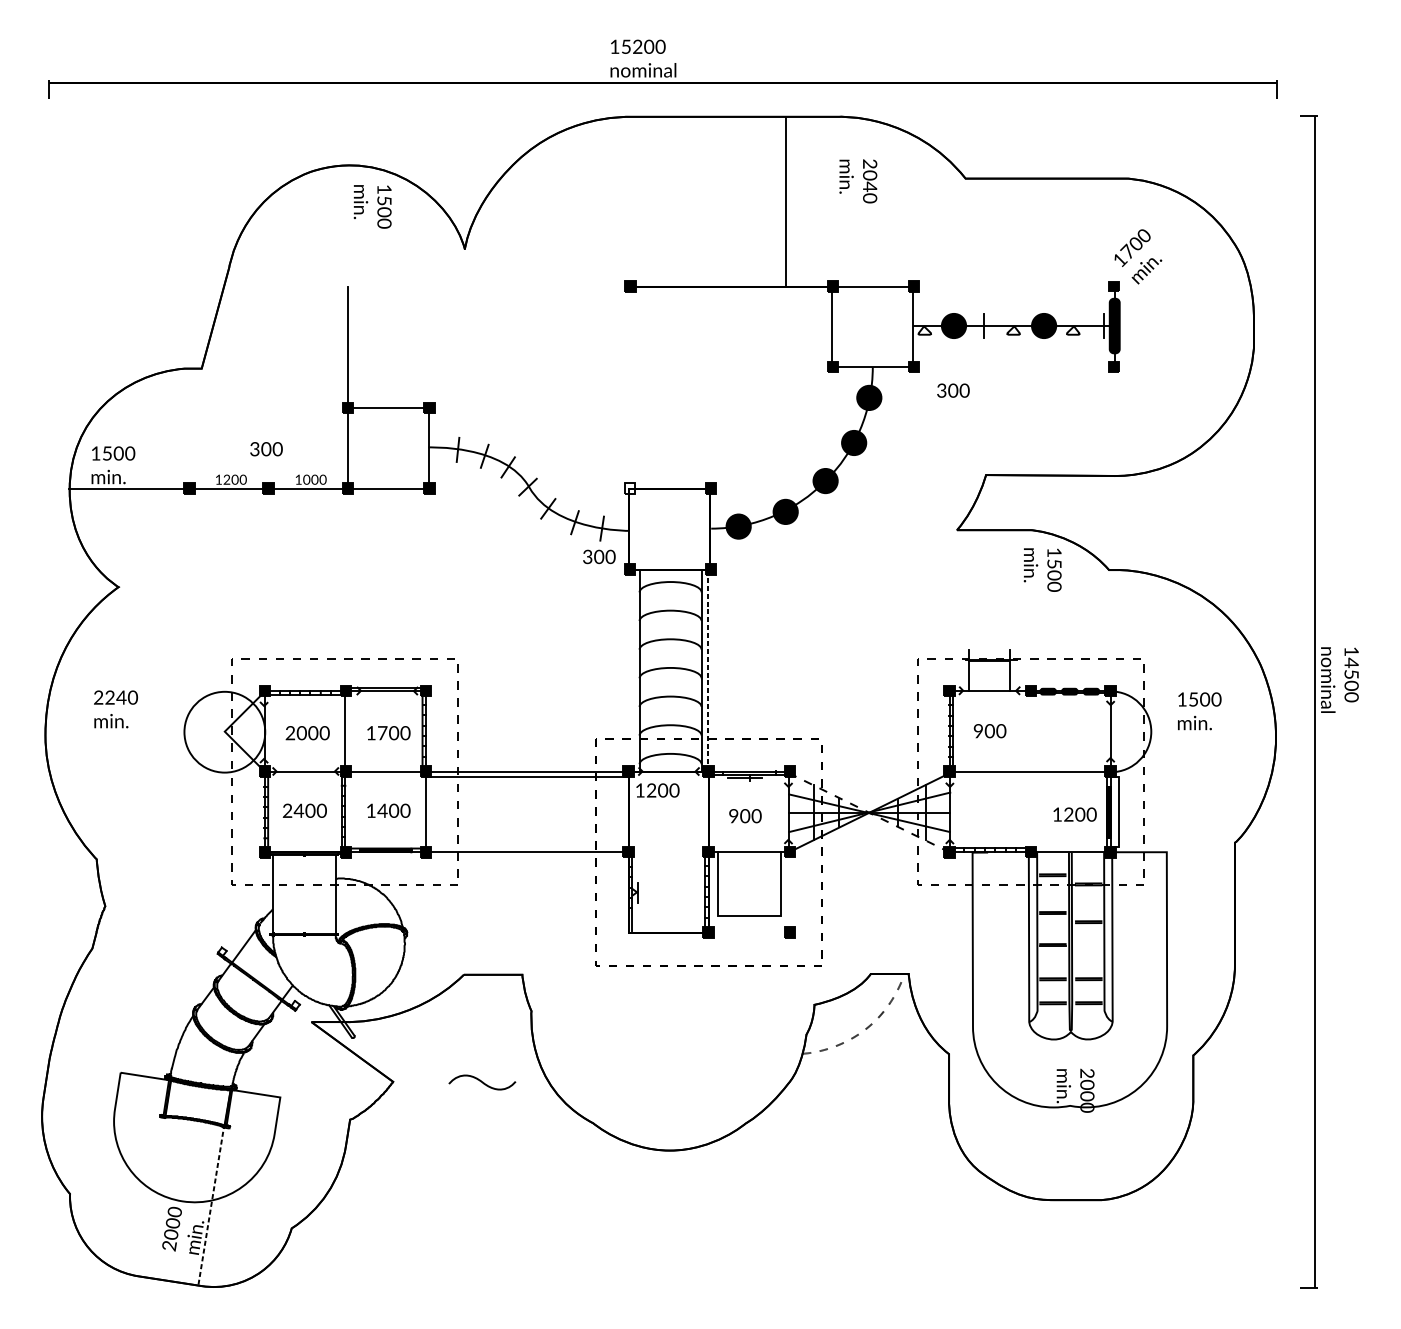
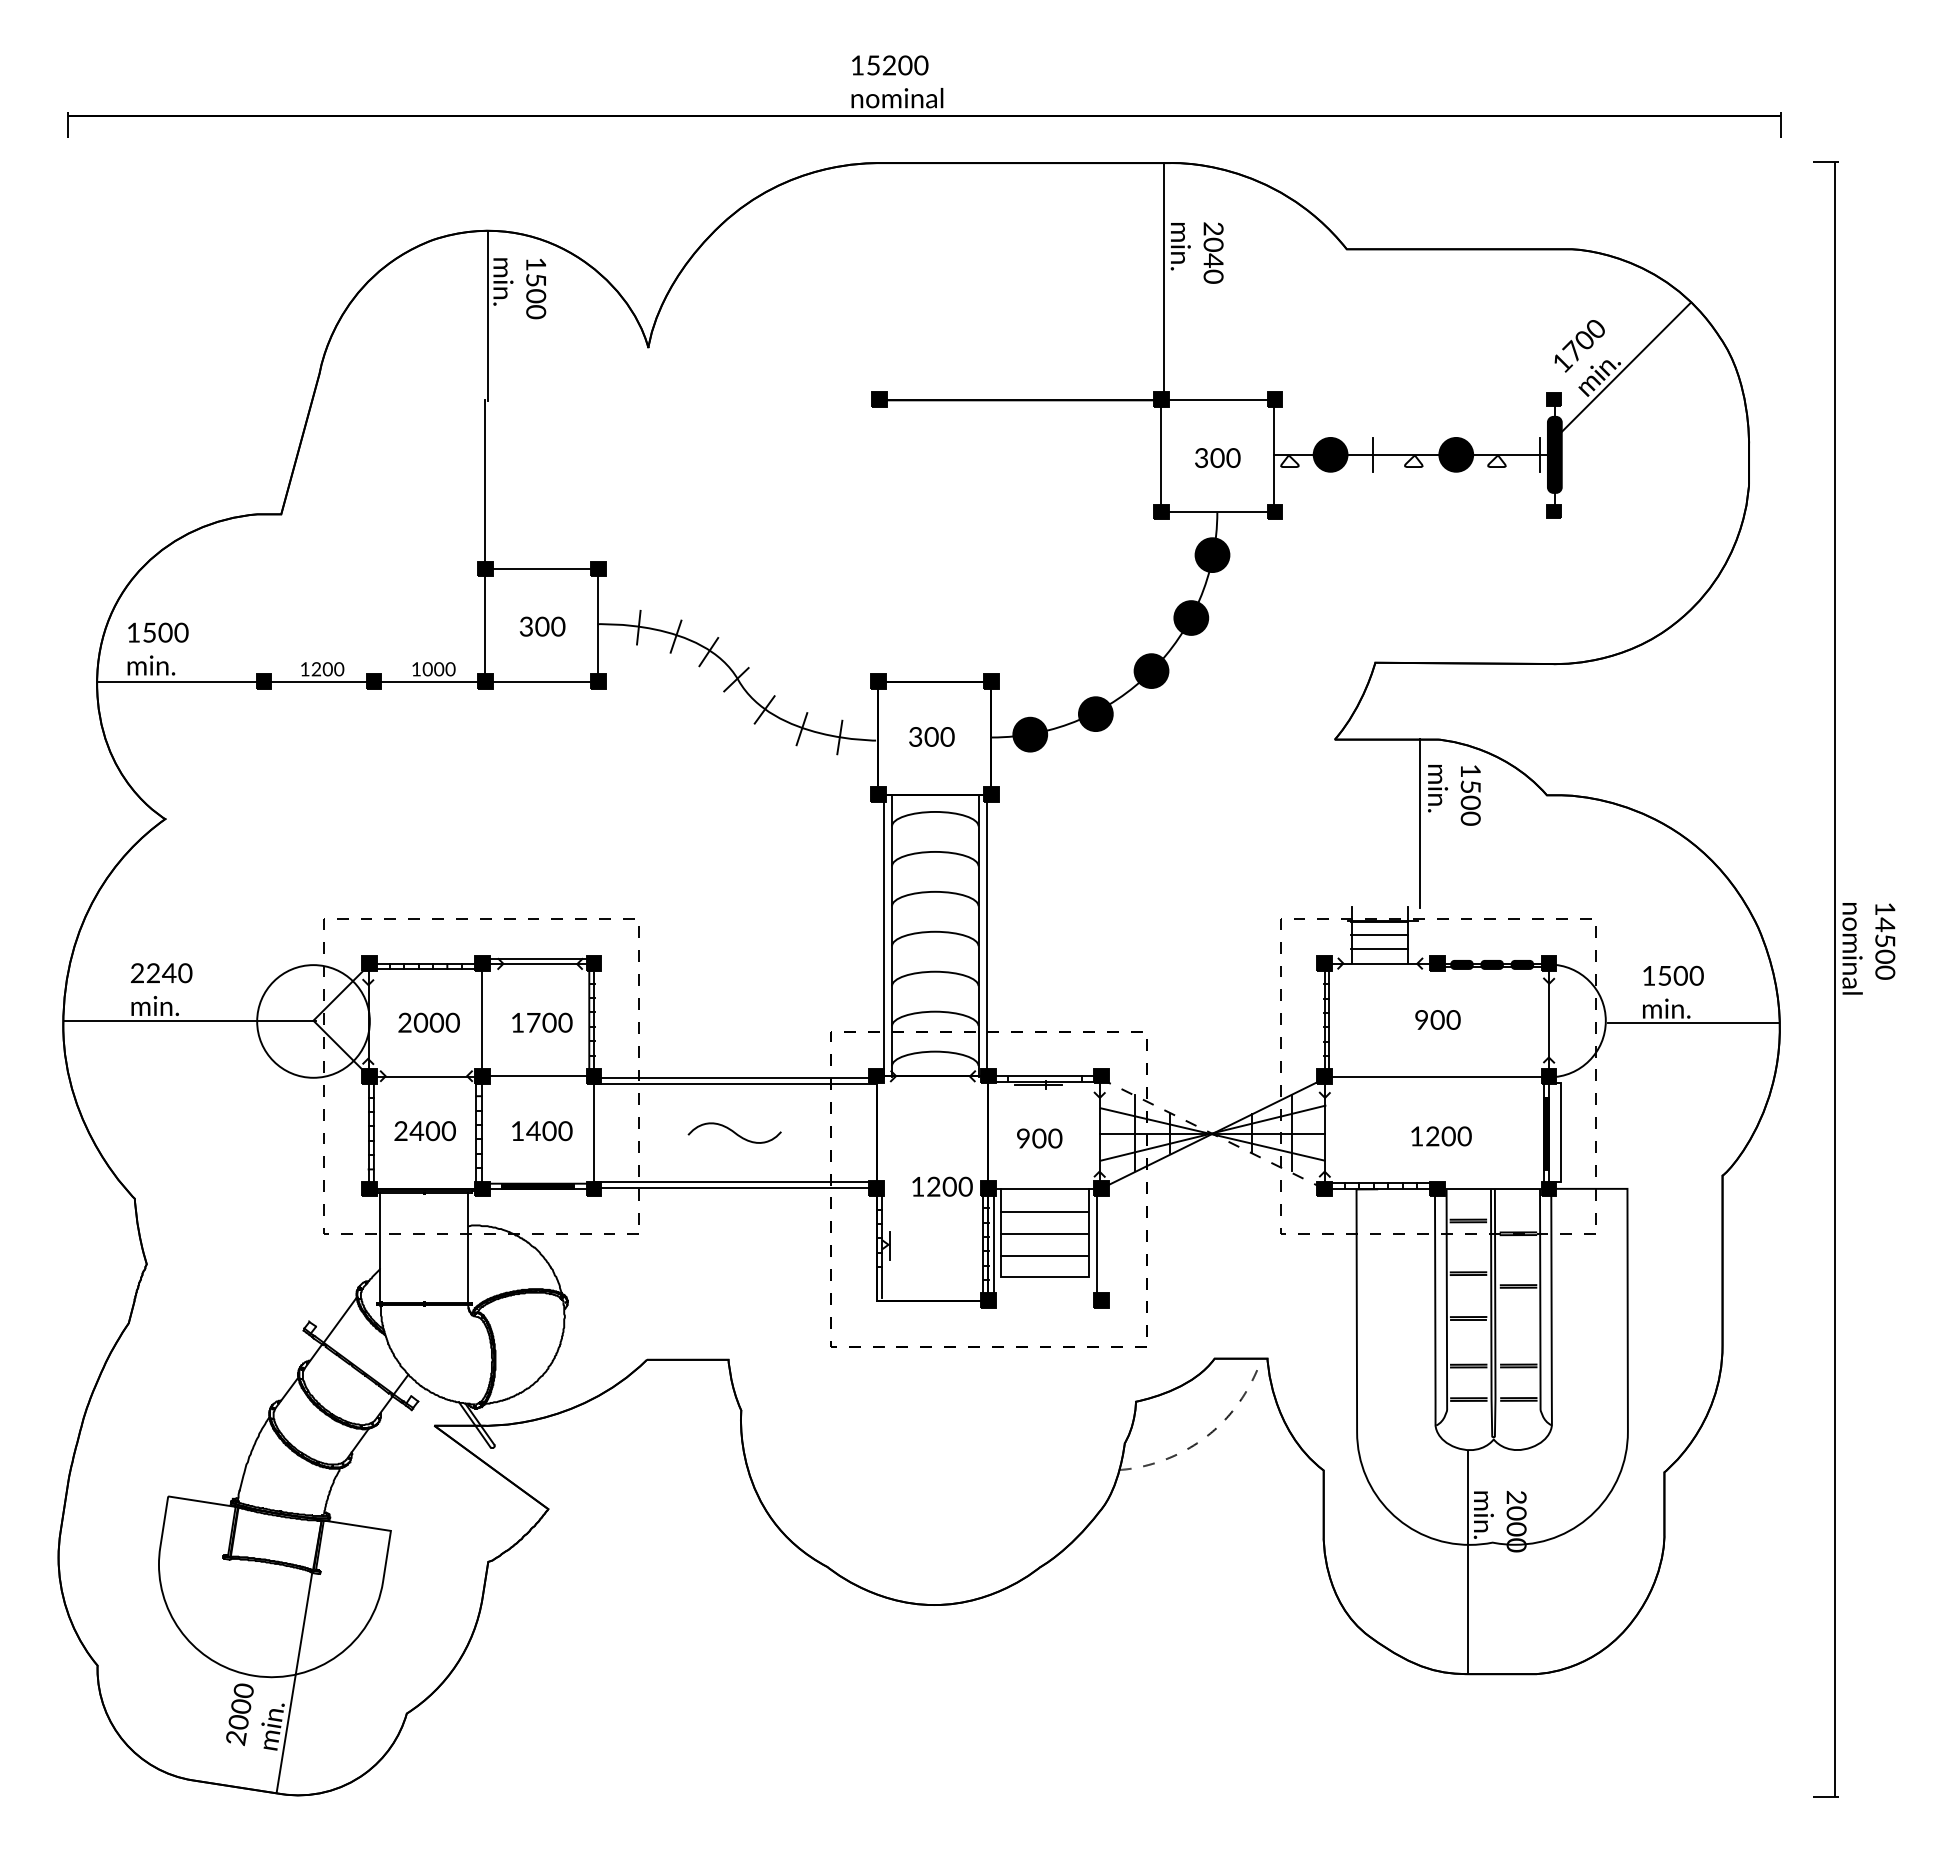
line: (785, 201) -> (1163, 280), moved
line: (350, 226) -> (488, 316), added
line: (1163, 264) -> (1623, 369), added
text: (953, 391) -> (1217, 458), moved
text: (266, 449) -> (542, 626), moved
fill: (629, 488) -> (878, 681), added
text: (599, 556) -> (931, 736), moved
line: (1018, 590) -> (1420, 823), added
line: (989, 670) -> (1379, 935), added
line: (633, 671) -> (883, 936), added
line: (707, 671) -> (986, 936), dashed -> solid
line: (989, 680) -> (1379, 949), added
text: (989, 730) -> (1437, 1019), moved
line: (135, 731) -> (189, 1020), added
line: (1214, 732) -> (1693, 1022), added
text: (657, 790) -> (942, 1186), moved
text: (1075, 814) -> (1441, 1136), moved
line: (527, 847) -> (735, 1182), added
line: (748, 869) -> (1044, 1212), added
line: (748, 884) -> (1044, 1233), added
line: (712, 892) -> (993, 1245), added
line: (786, 892) -> (1096, 1245), added
line: (748, 900) -> (1044, 1255), added
curve: (482, 1082) -> (734, 1132), moved
line: (1052, 1120) -> (1468, 1562), added
line: (211, 1205) -> (294, 1681), dashed -> solid

